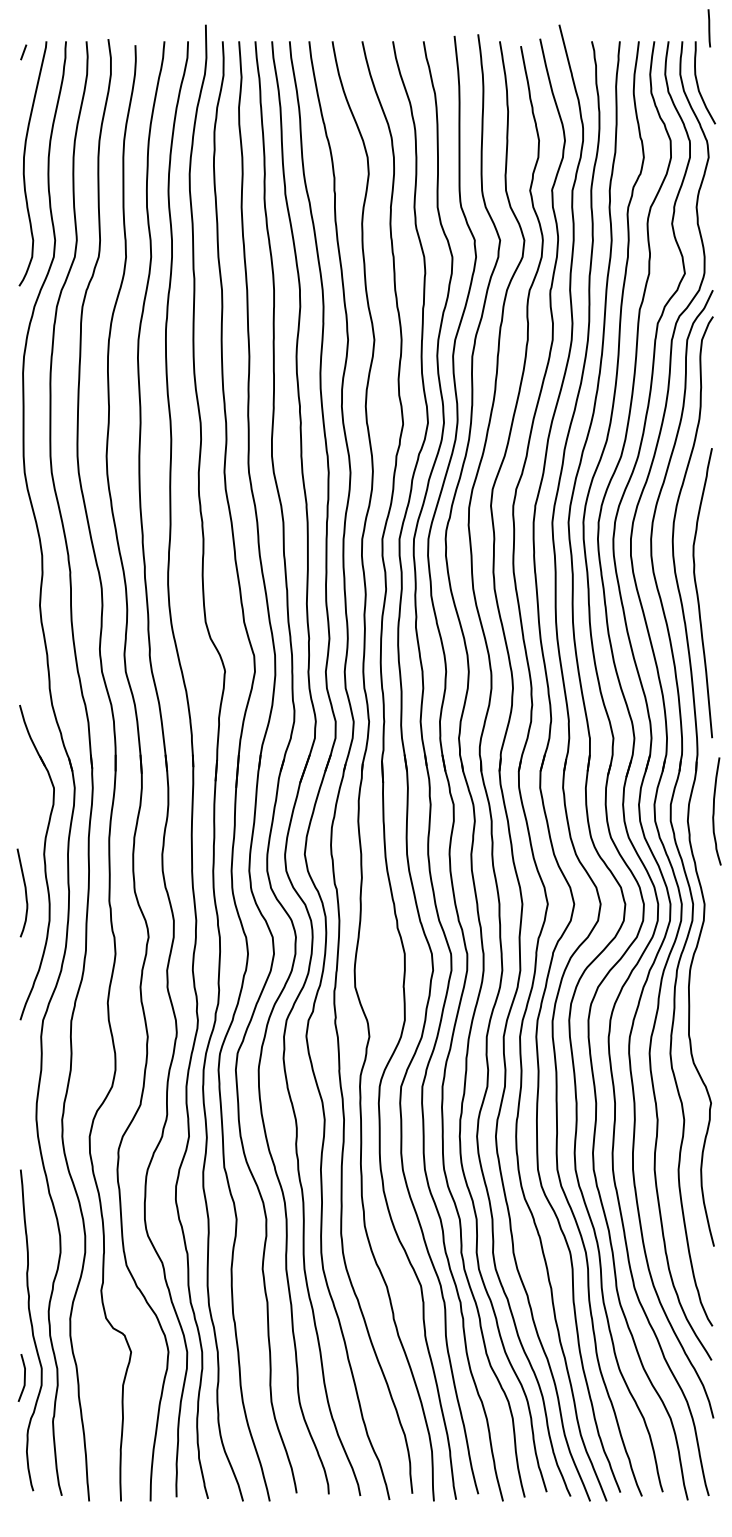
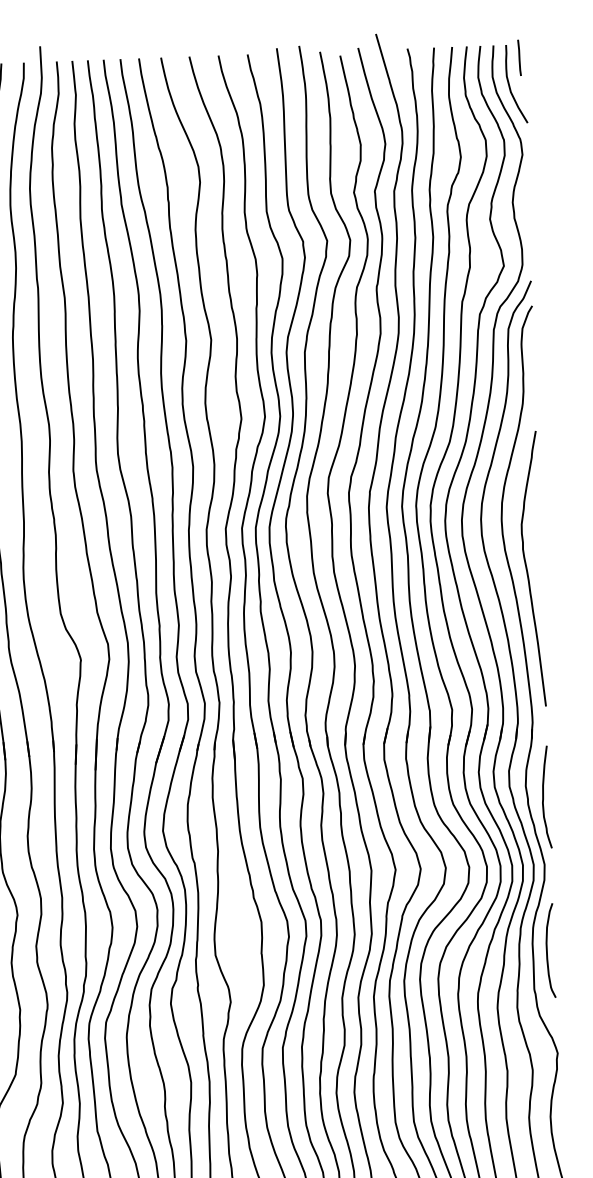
line: (709, 28) -> (519, 57), moved
curve: (714, 811) -> (543, 797), moved
curve: (704, 994) -> (547, 950), added

